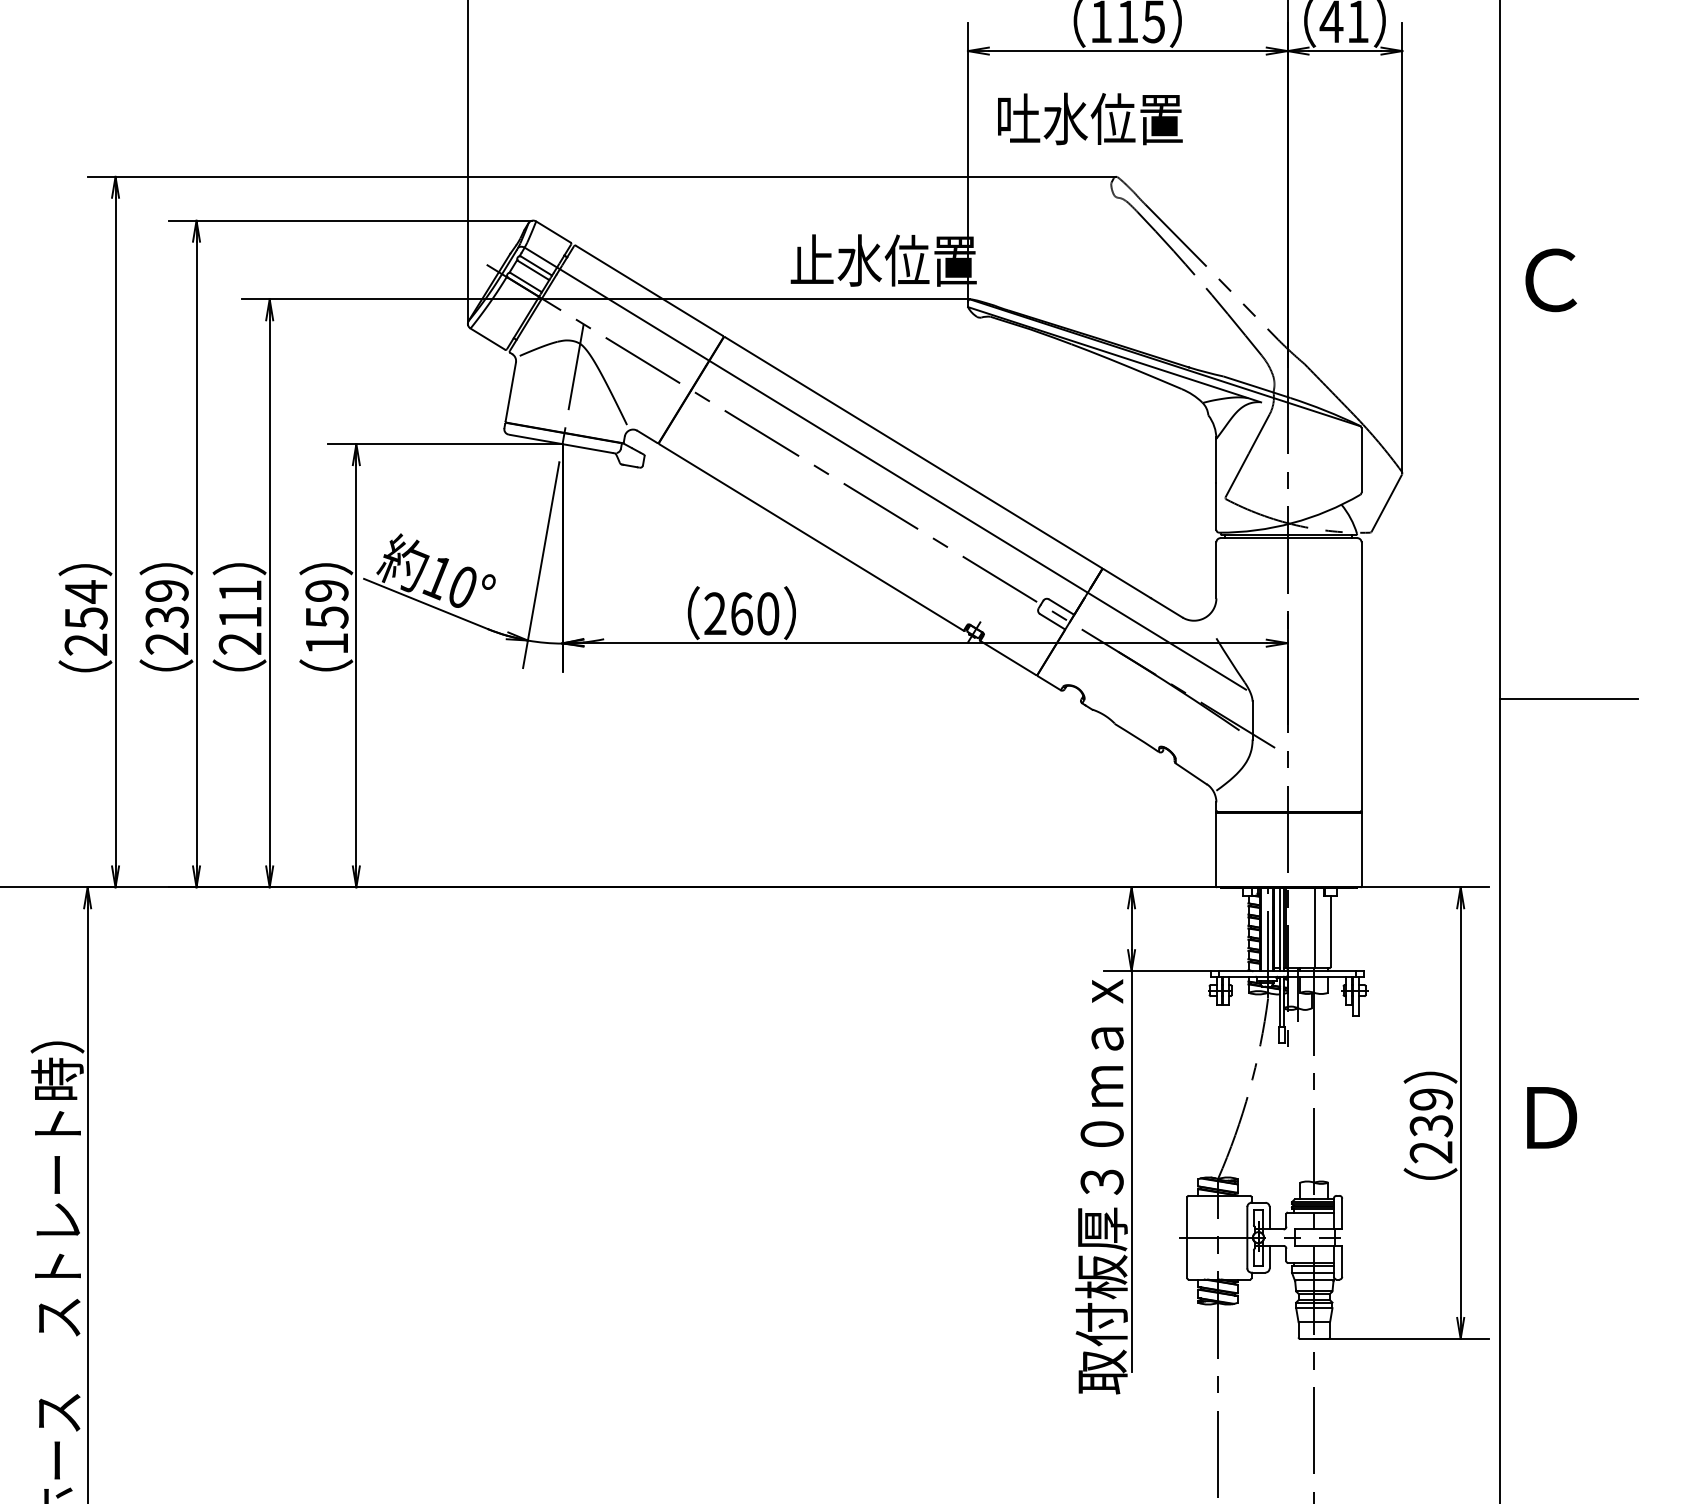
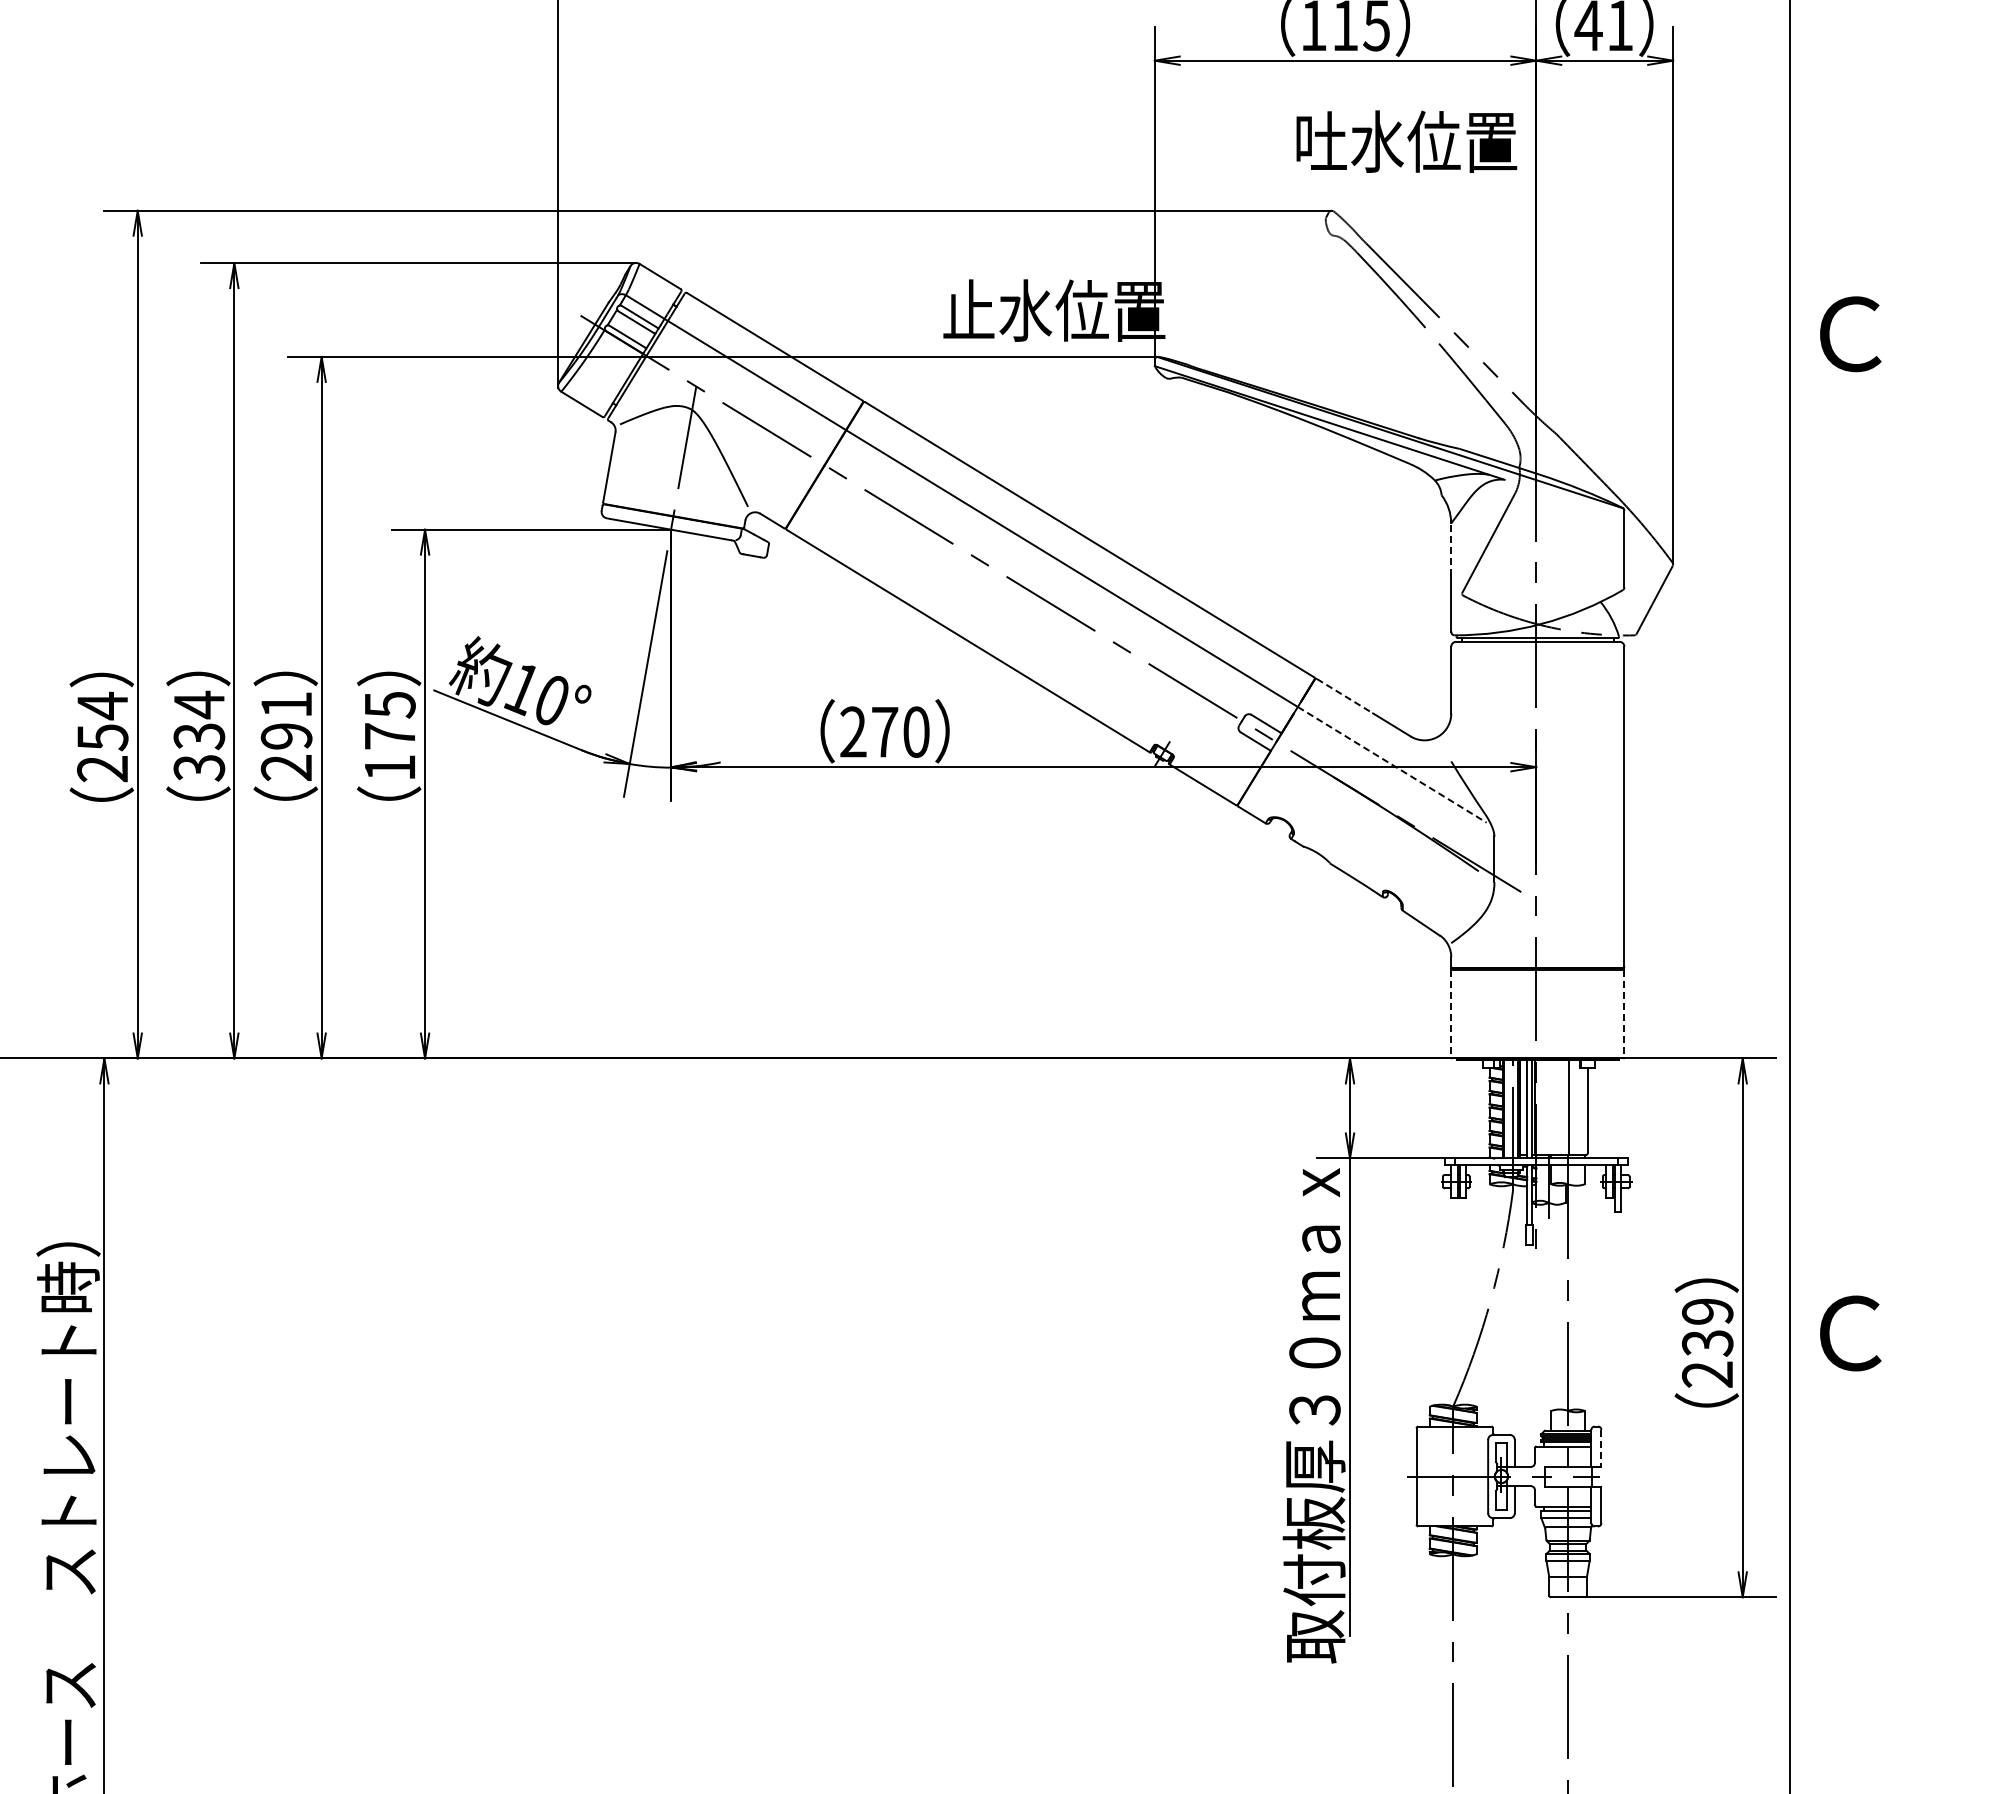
text: (1090, 118) -> (1406, 141), moved
line: (1216, 460) -> (1451, 549), solid -> dashed
line: (1127, 583) -> (1345, 696), solid -> dashed
text: (326, 604) -> (389, 721), 159 -> 175
text: (742, 613) -> (885, 731), 260 -> 270
text: (167, 616) -> (199, 735), 239 -> 334
text: (240, 617) -> (286, 736), 211 -> 291
line: (1167, 640) -> (1392, 764), solid -> dashed
line: (1568, 699) -> (1871, 834), removed
line: (1216, 849) -> (1451, 1013), solid -> dashed
line: (1361, 849) -> (1624, 1013), solid -> dashed
text: (1551, 1117) -> (1850, 1333), Ｄ -> Ｃ
line: (1342, 1214) -> (1601, 1448), solid -> dashed

